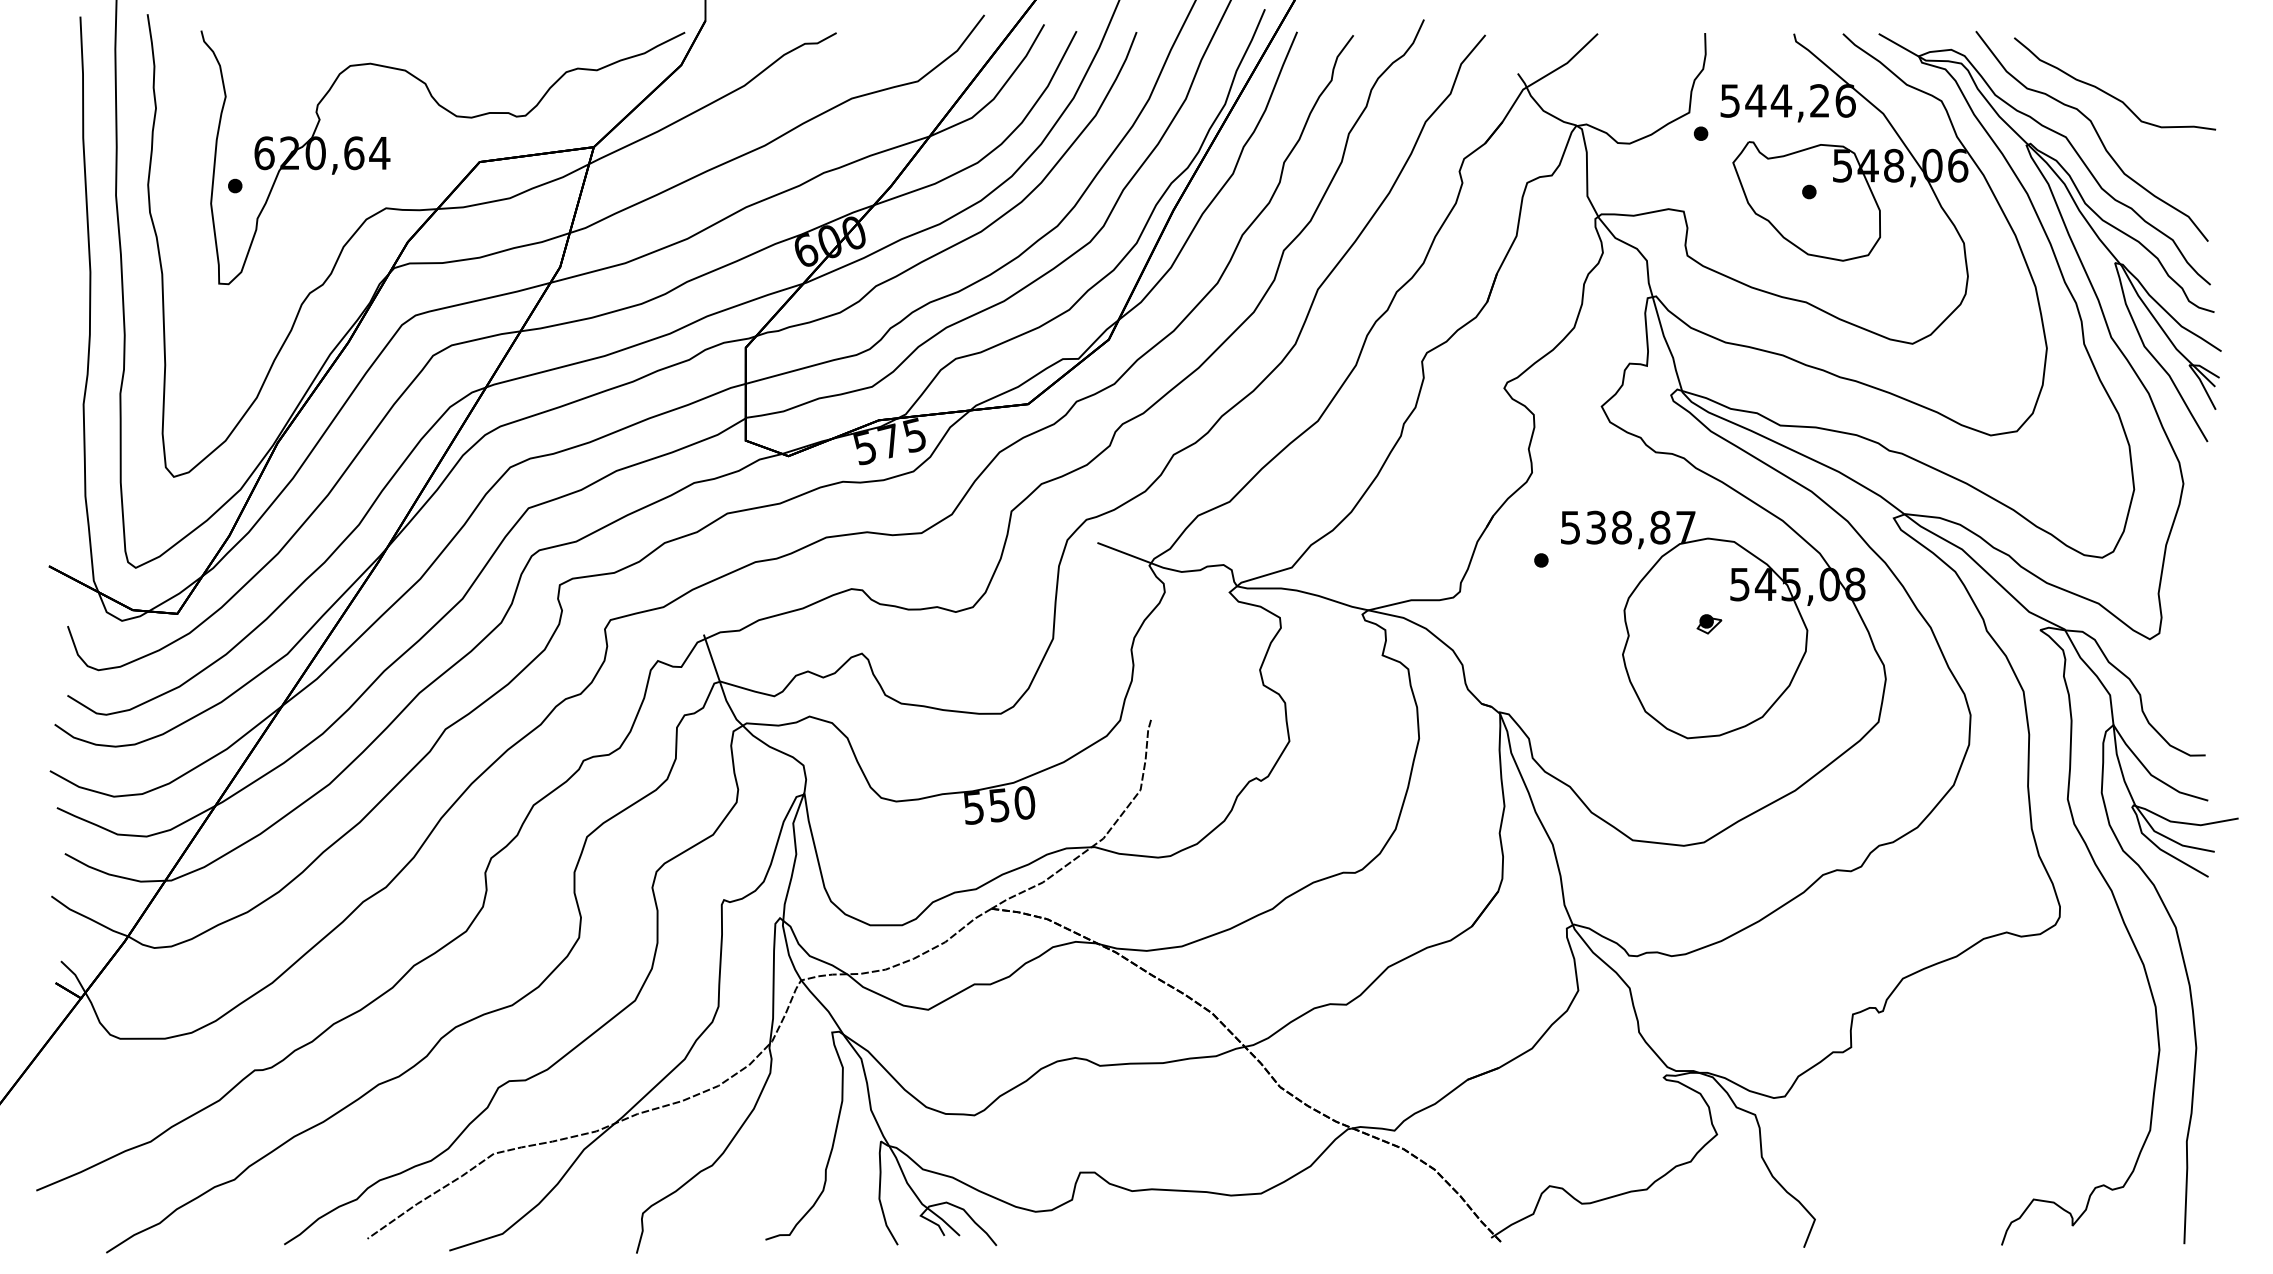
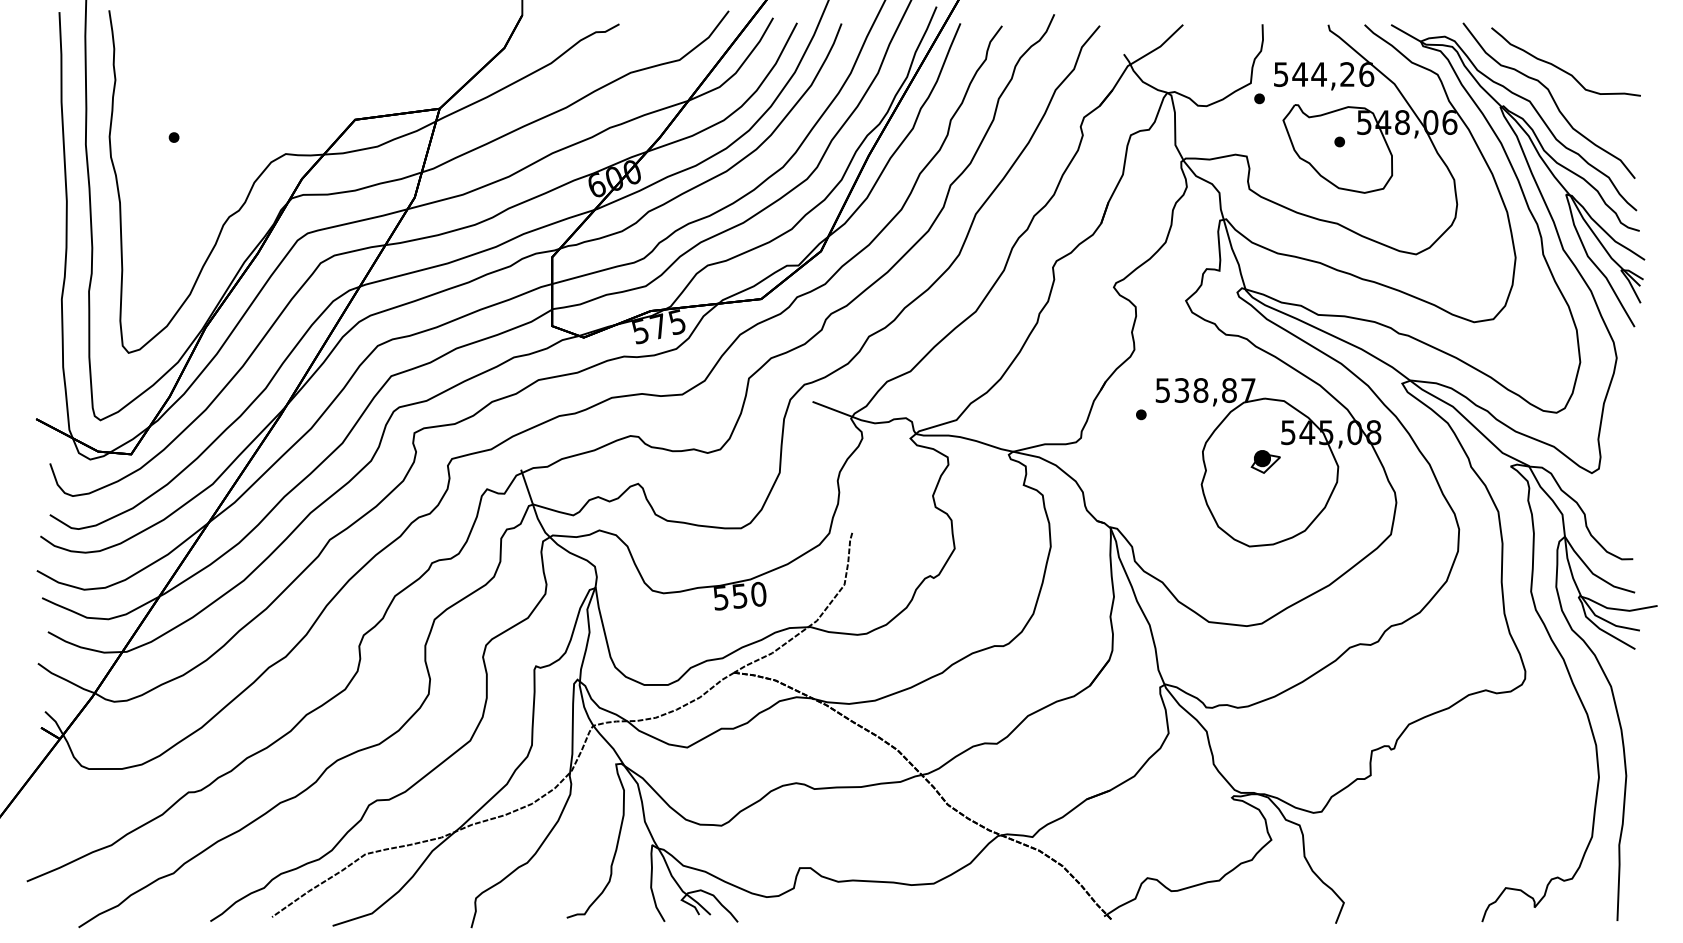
part: (456, 117) -> (337, 86), removed
part: (1709, 624) -> (1265, 462), size x1.6

